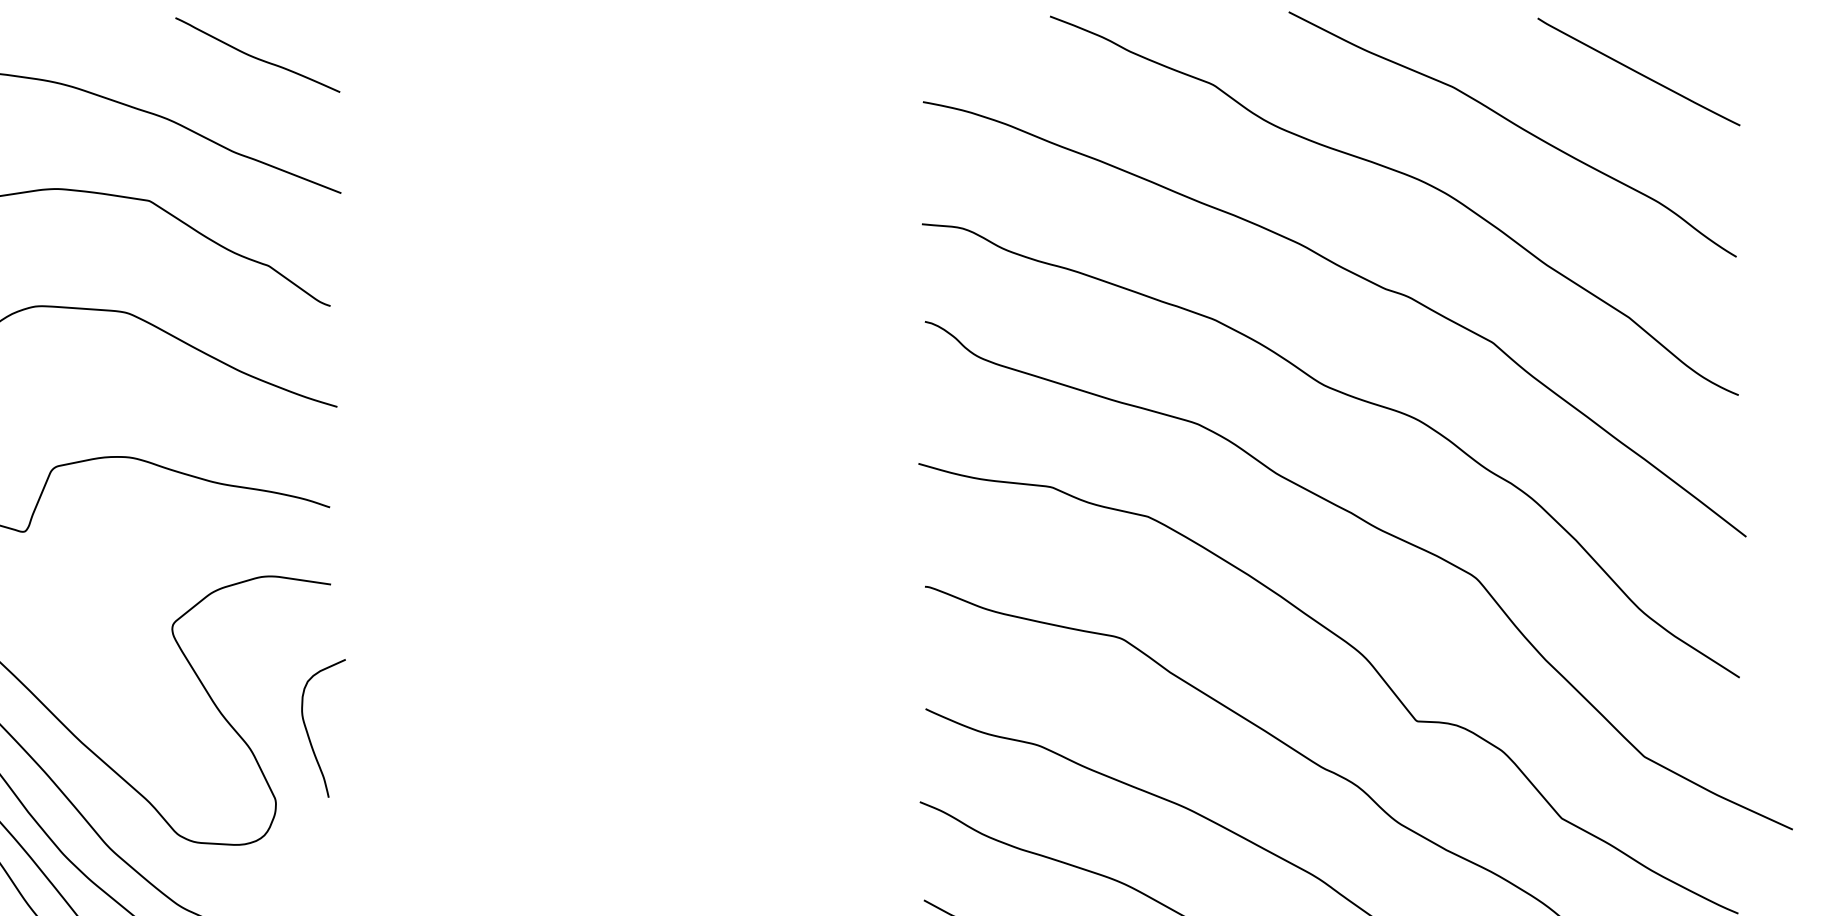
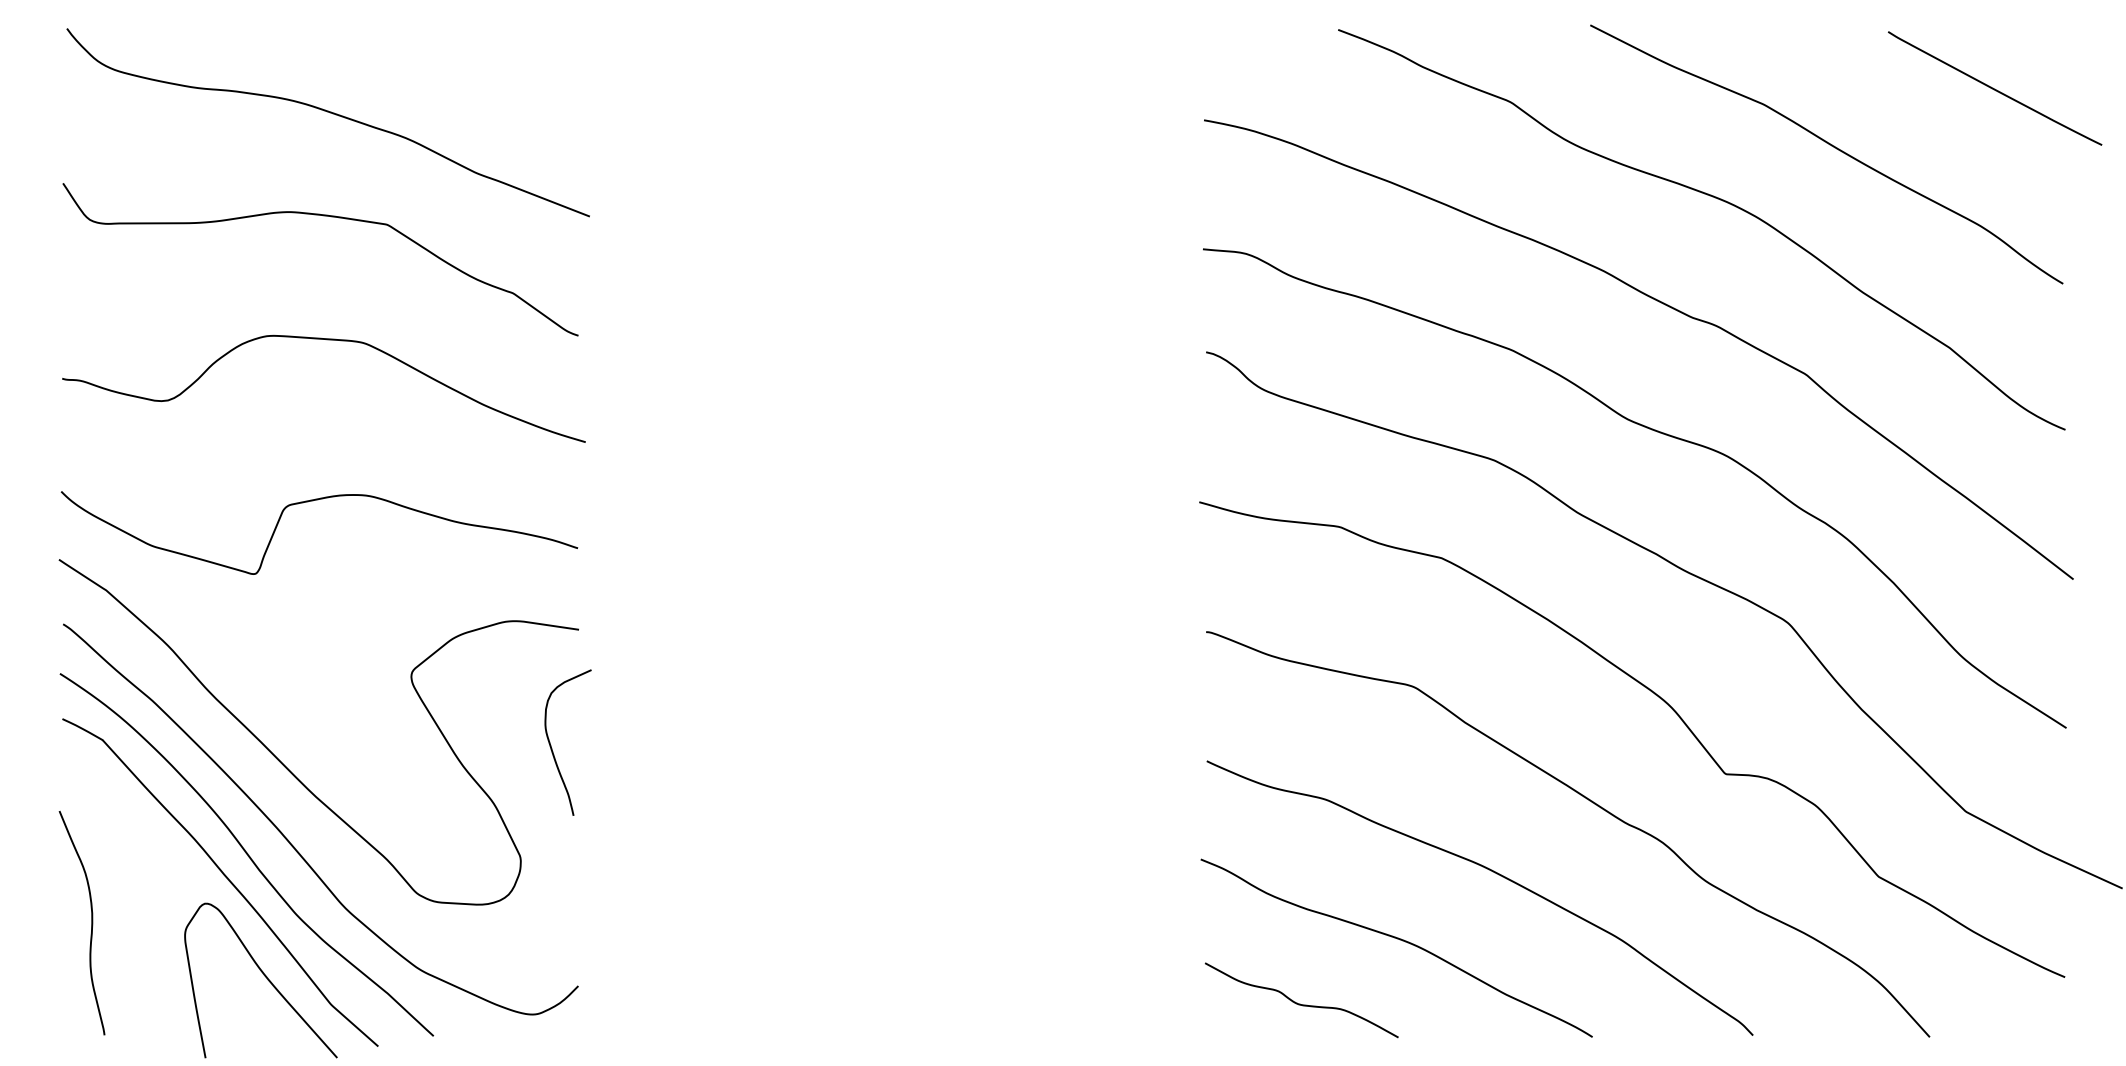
curve: (255, 56) -> (499, 72), removed
curve: (1638, 71) -> (1994, 88), moved
curve: (308, 733) -> (552, 748), moved

